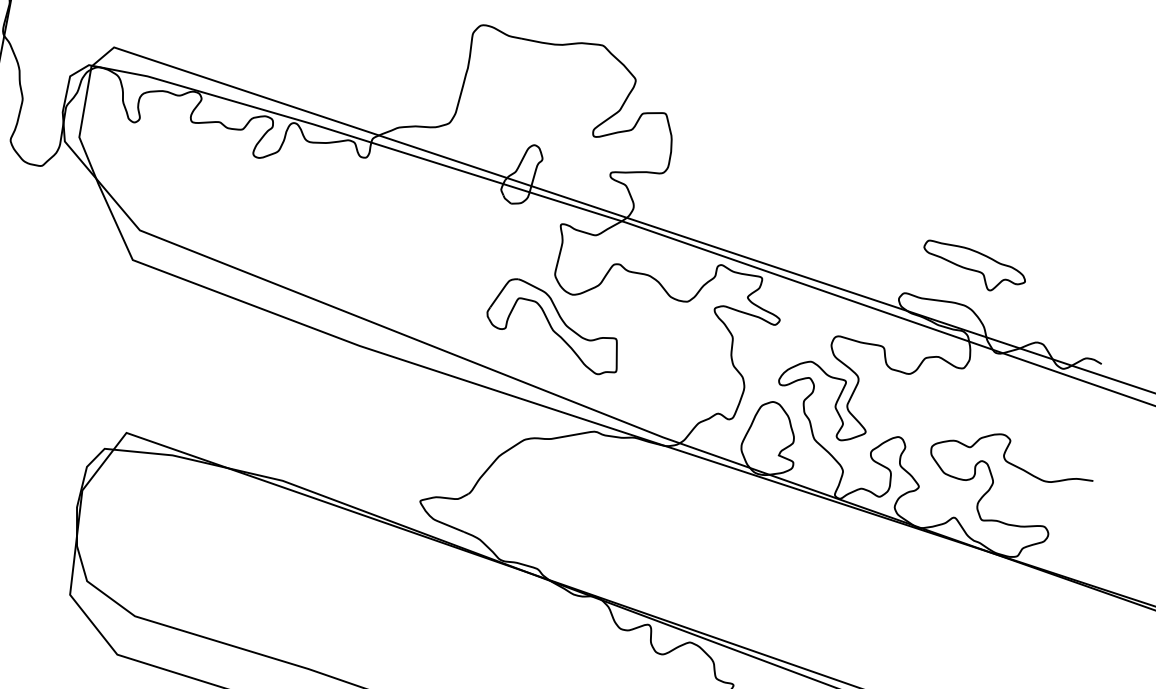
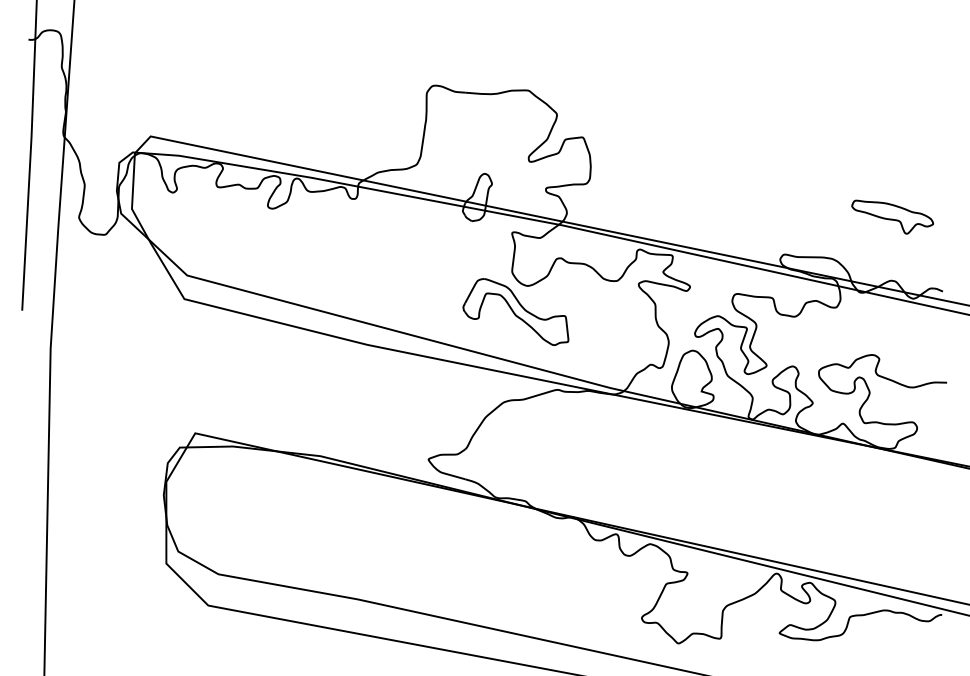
part: (974, 266) -> (892, 216), moved

